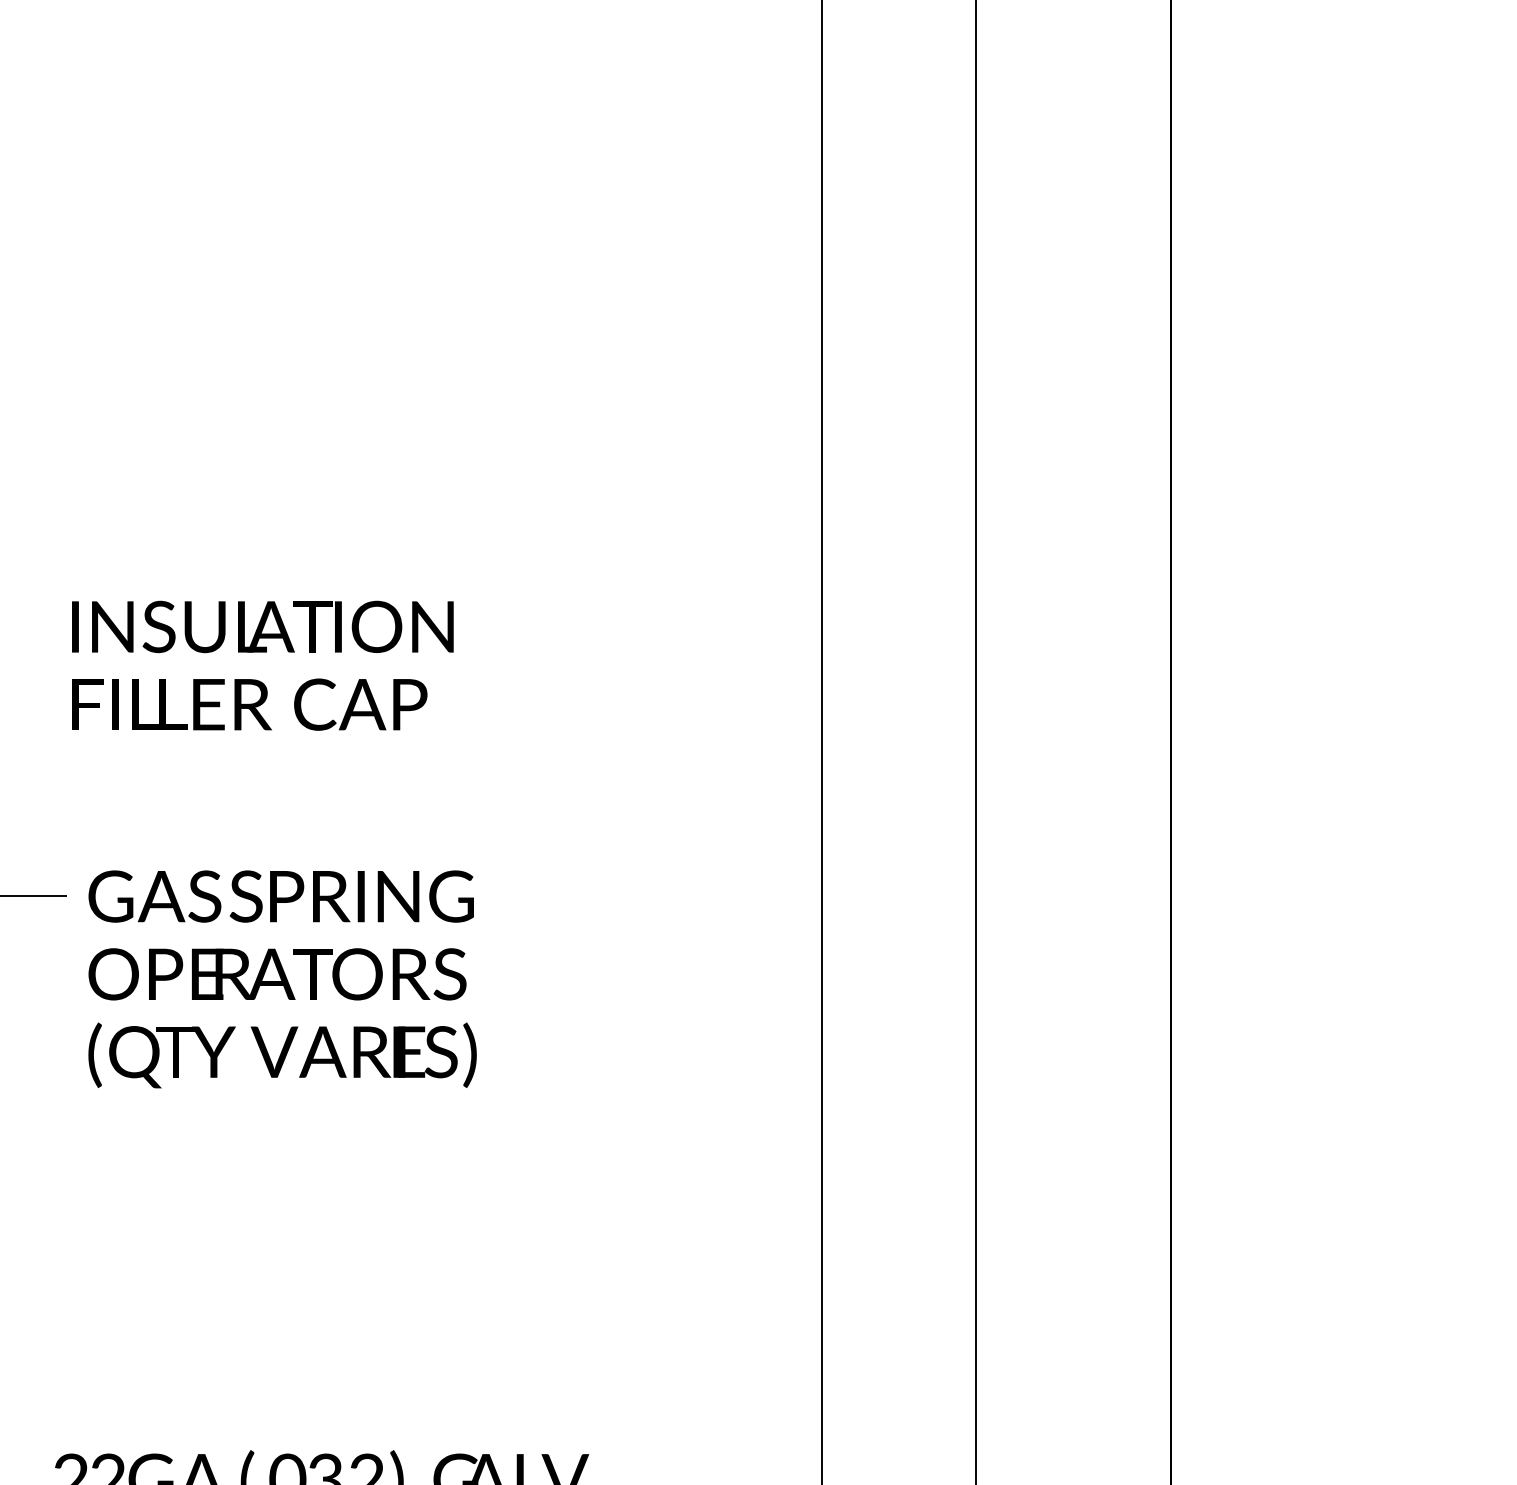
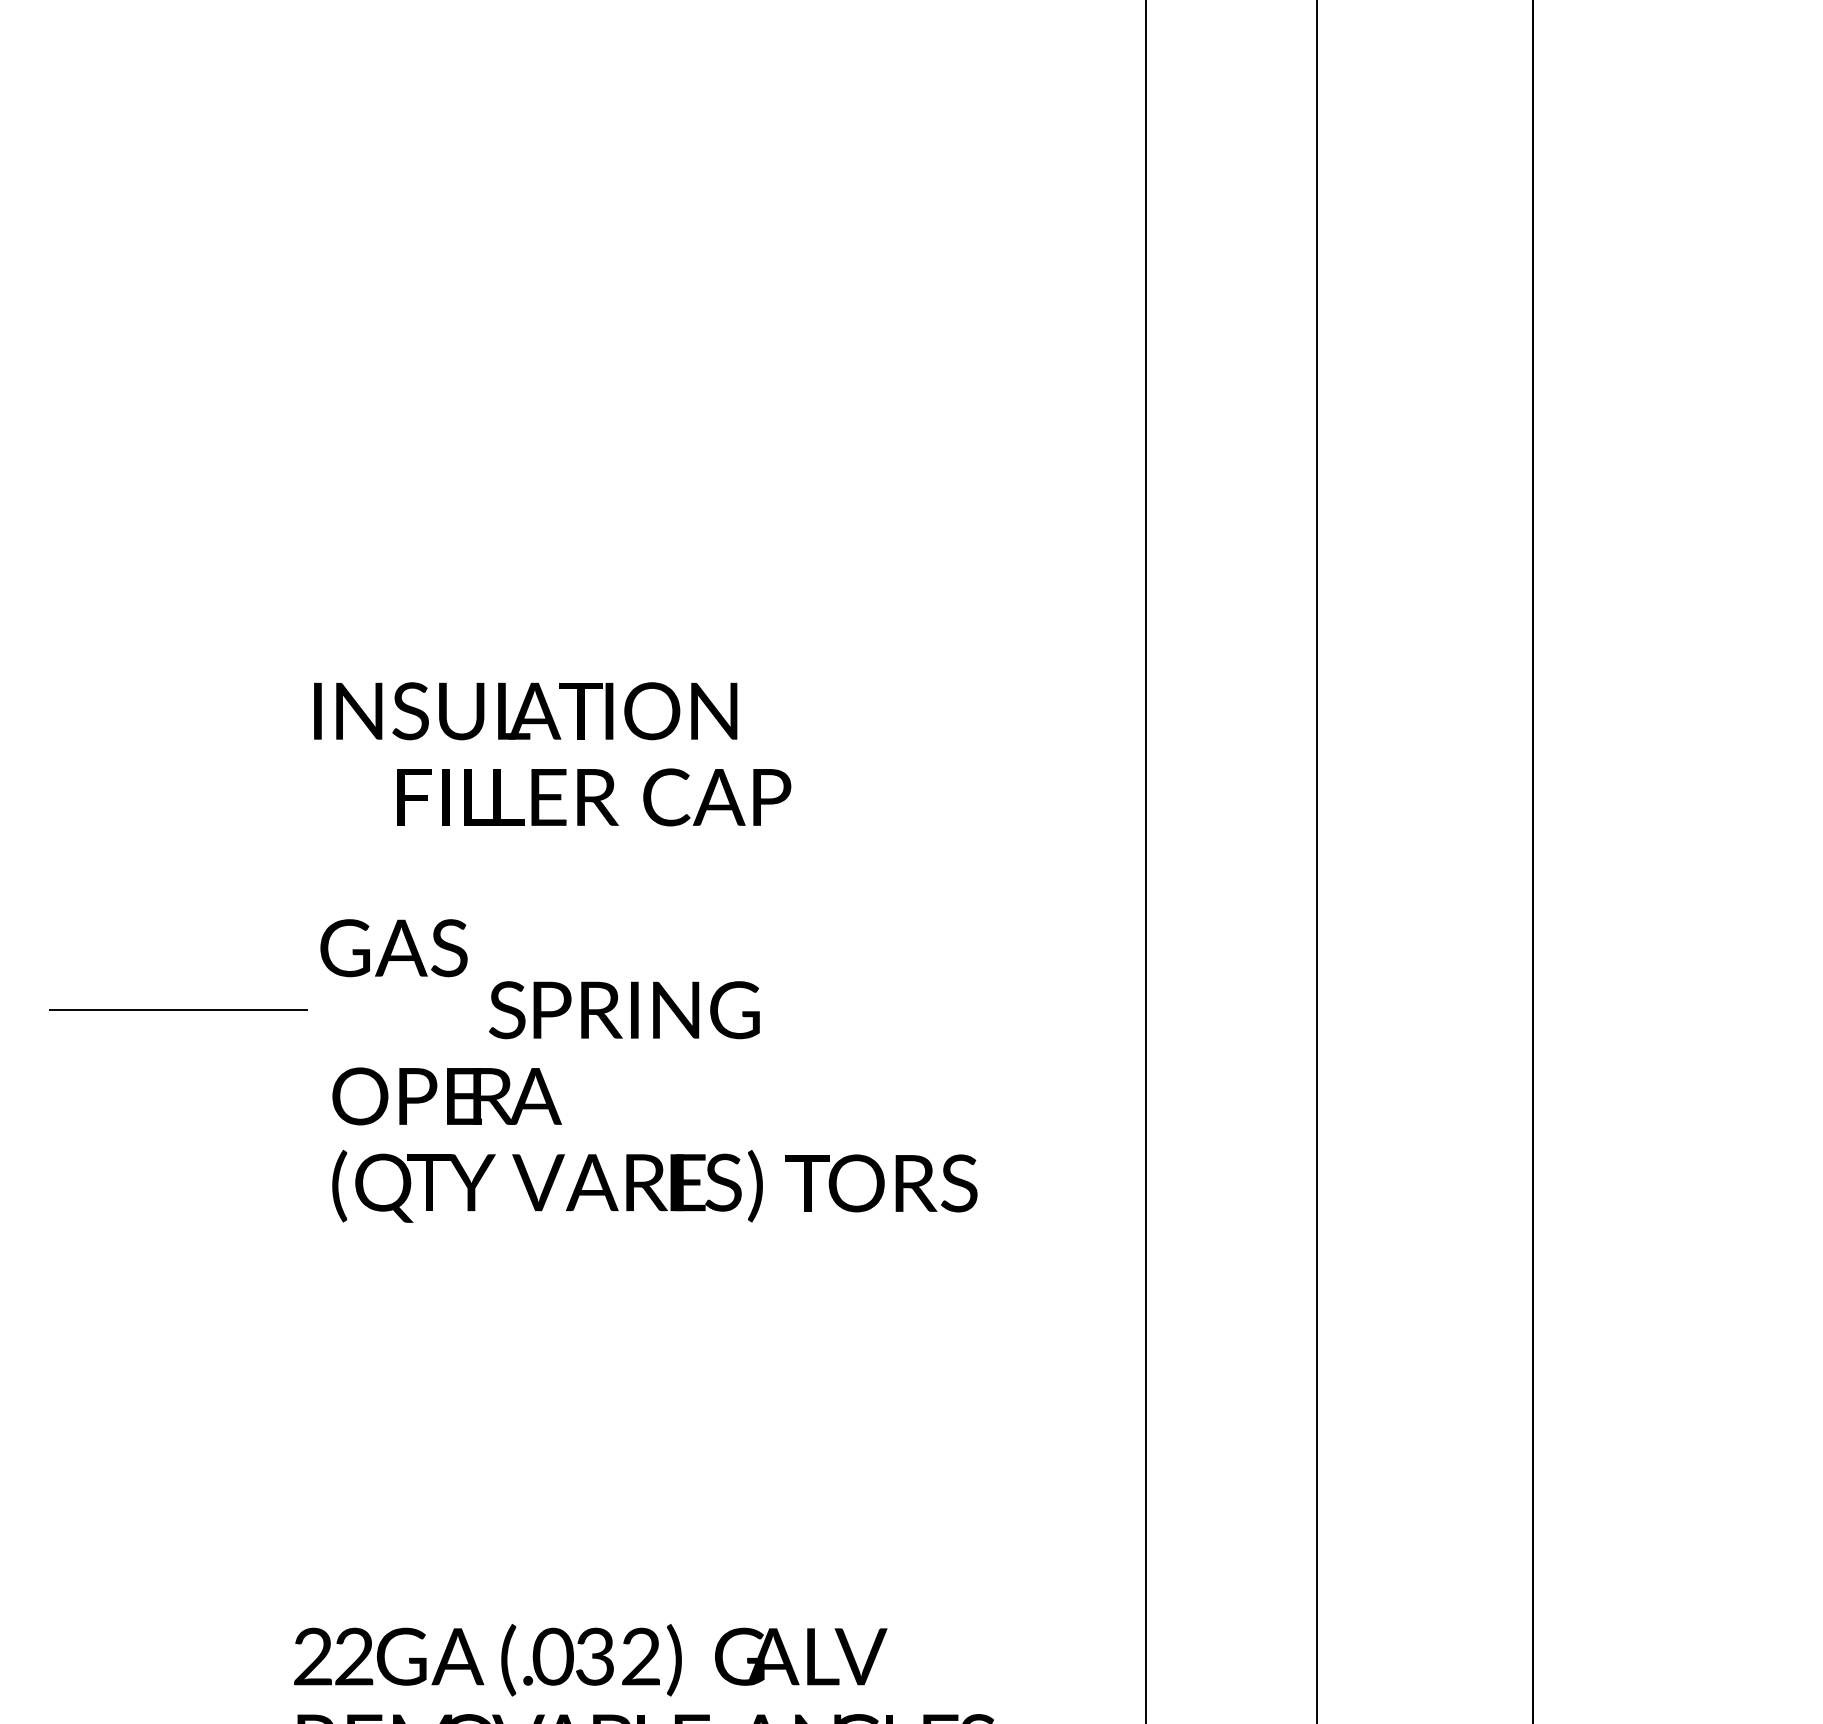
text: (250, 704) -> (594, 797), moved
text: (154, 896) -> (393, 948), moved
text: (379, 974) -> (881, 1183), moved

